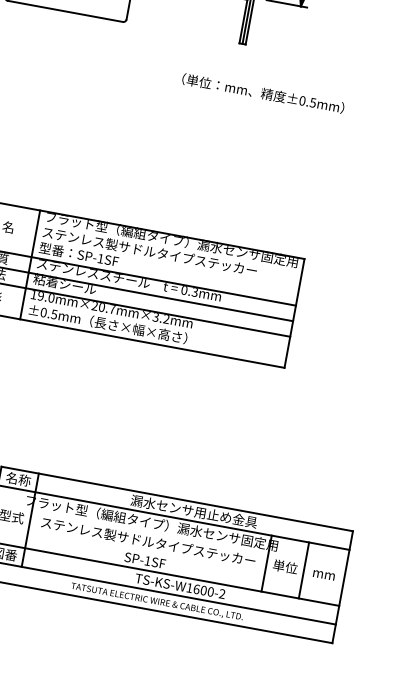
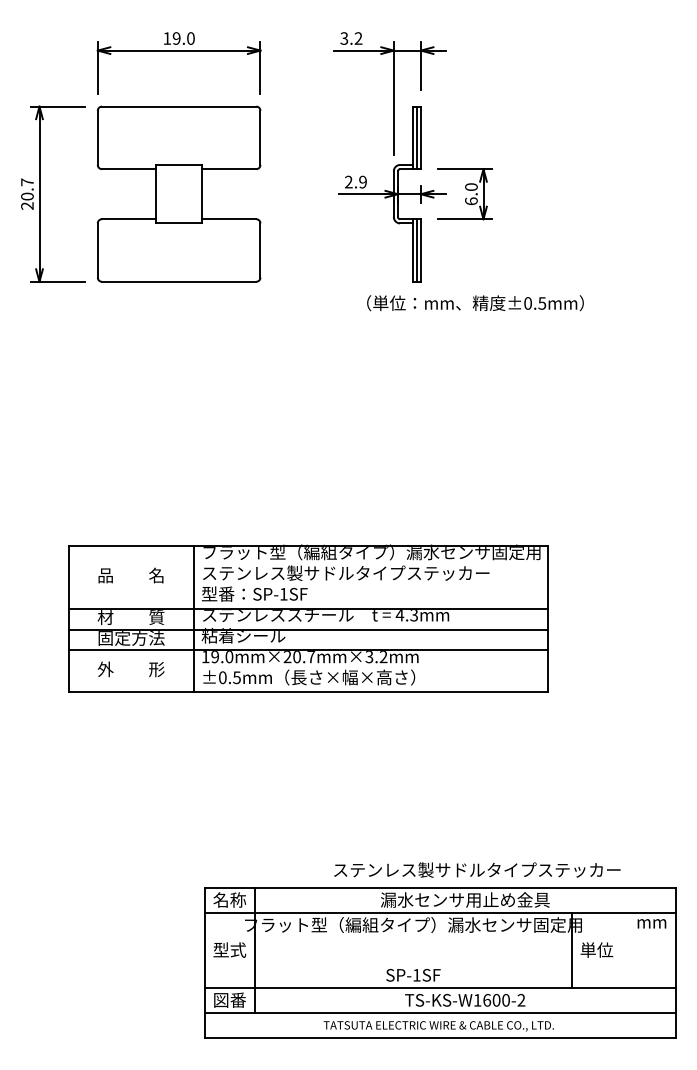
text: (263, 93) -> (475, 303), moved
text: (184, 290) -> (399, 615), 0.3mm -> 4.3mm
text: (148, 541) -> (477, 869), moved
line: (303, 569) -> (621, 949), removed
text: (323, 575) -> (651, 923), moved

